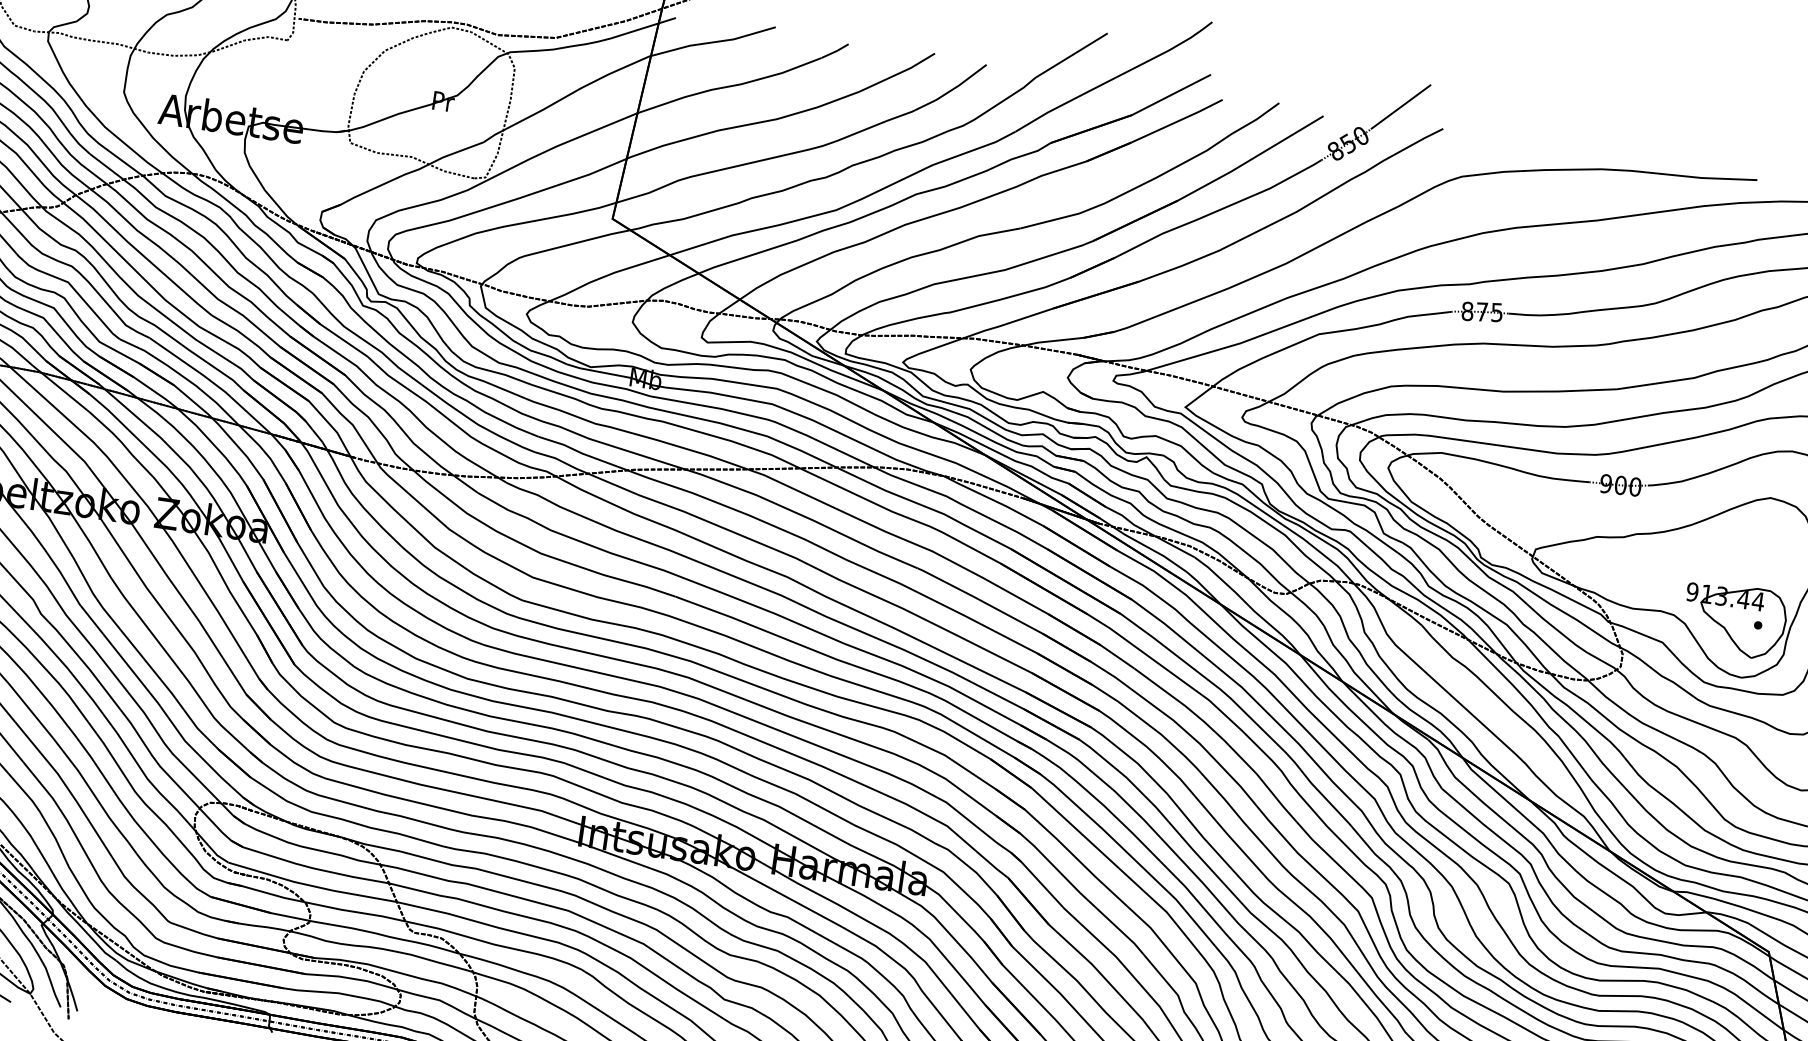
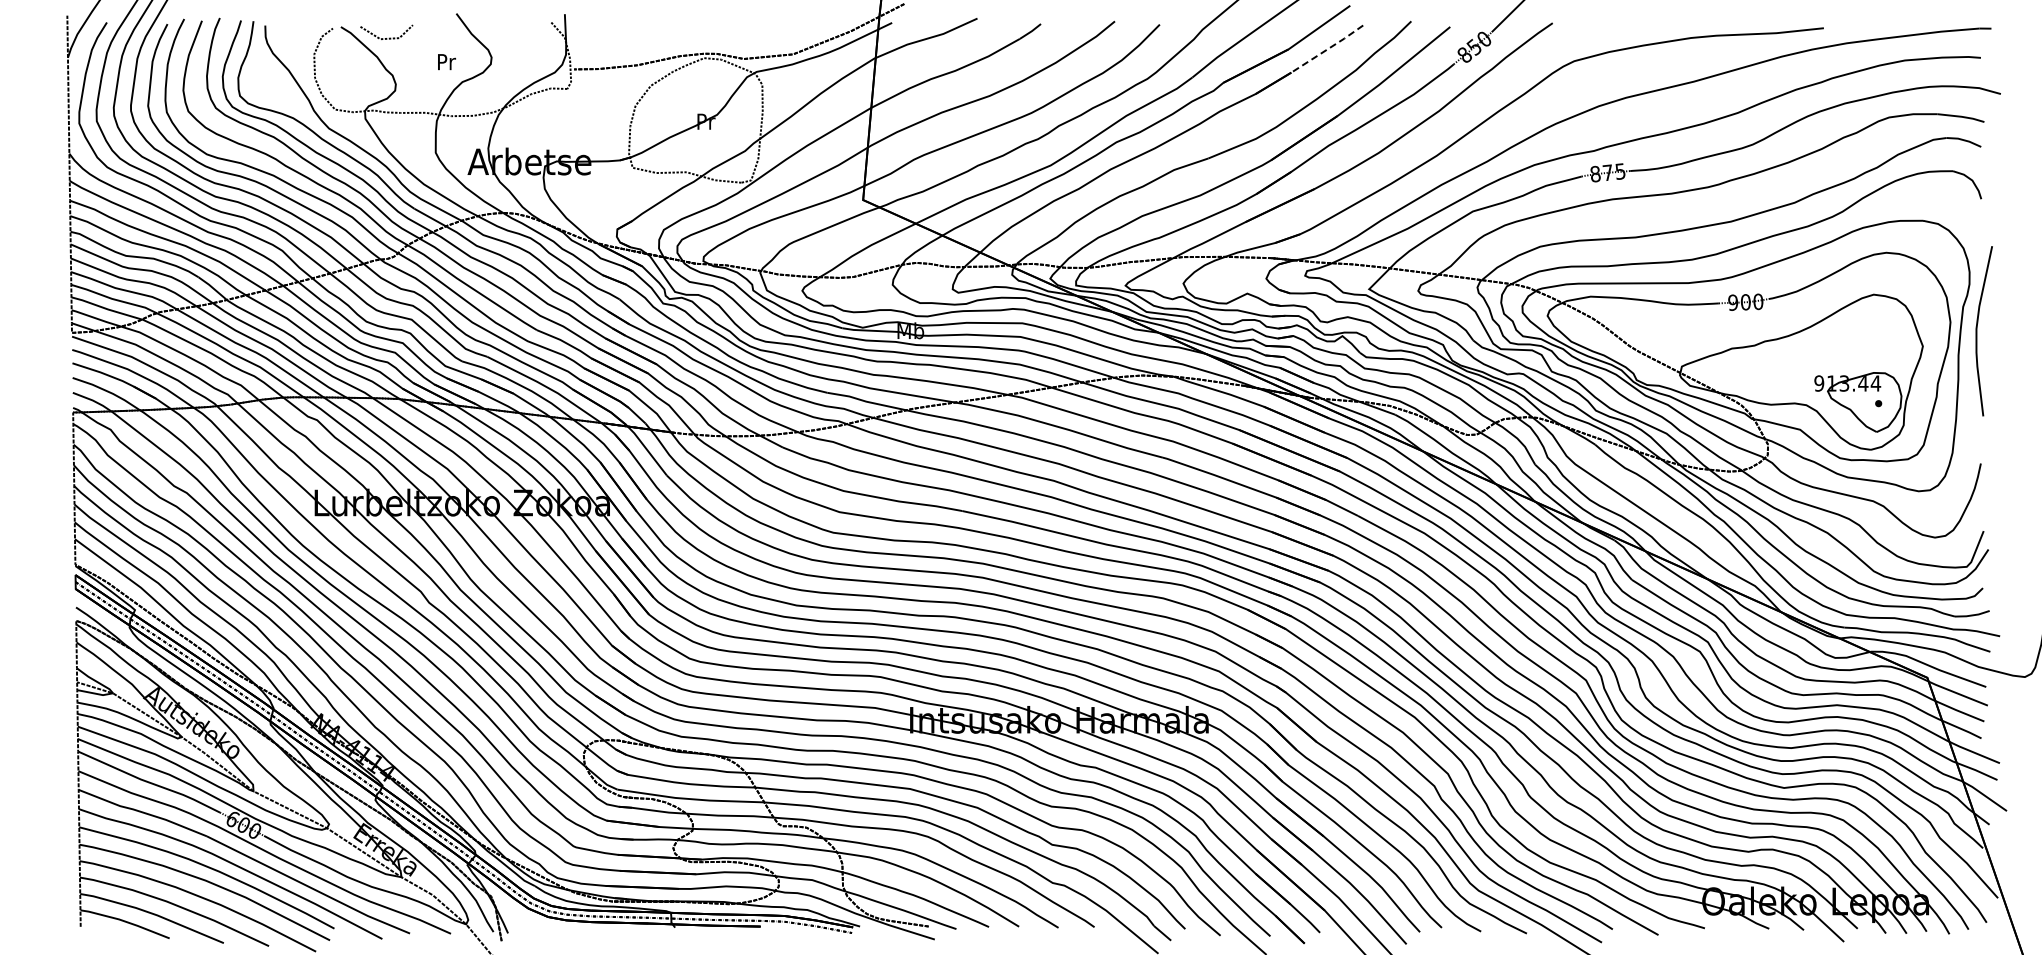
line: (1177, 121) -> (1327, 49), solid -> dashed

